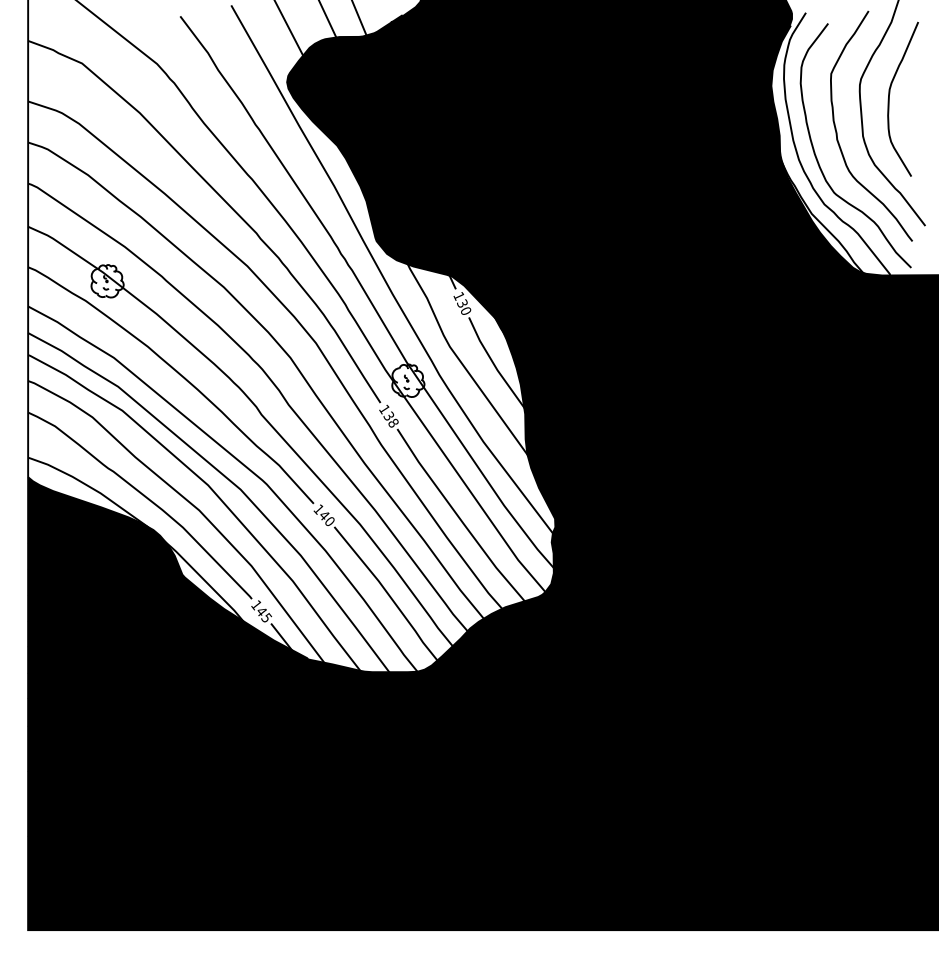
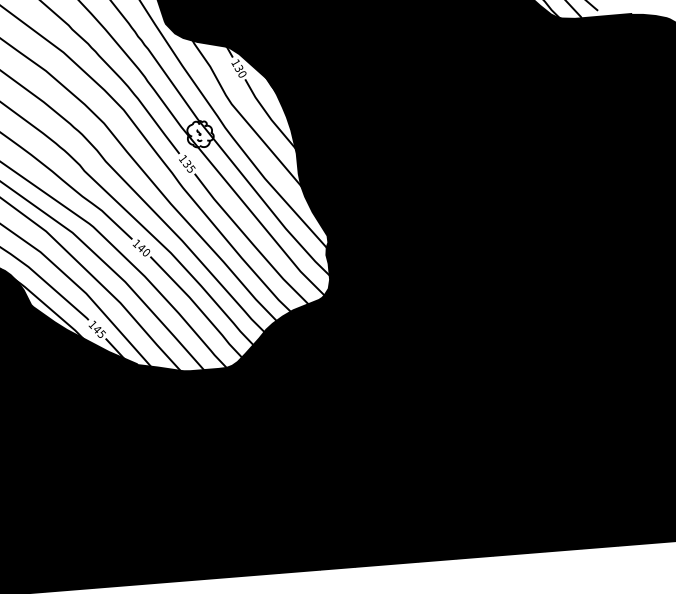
text: (392, 422) -> (190, 168), 138 -> 135

